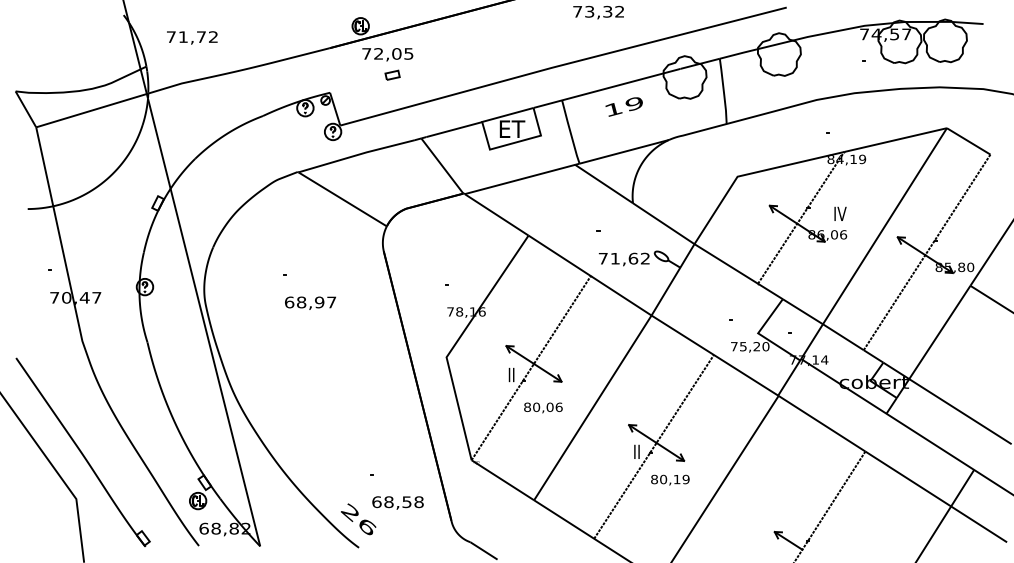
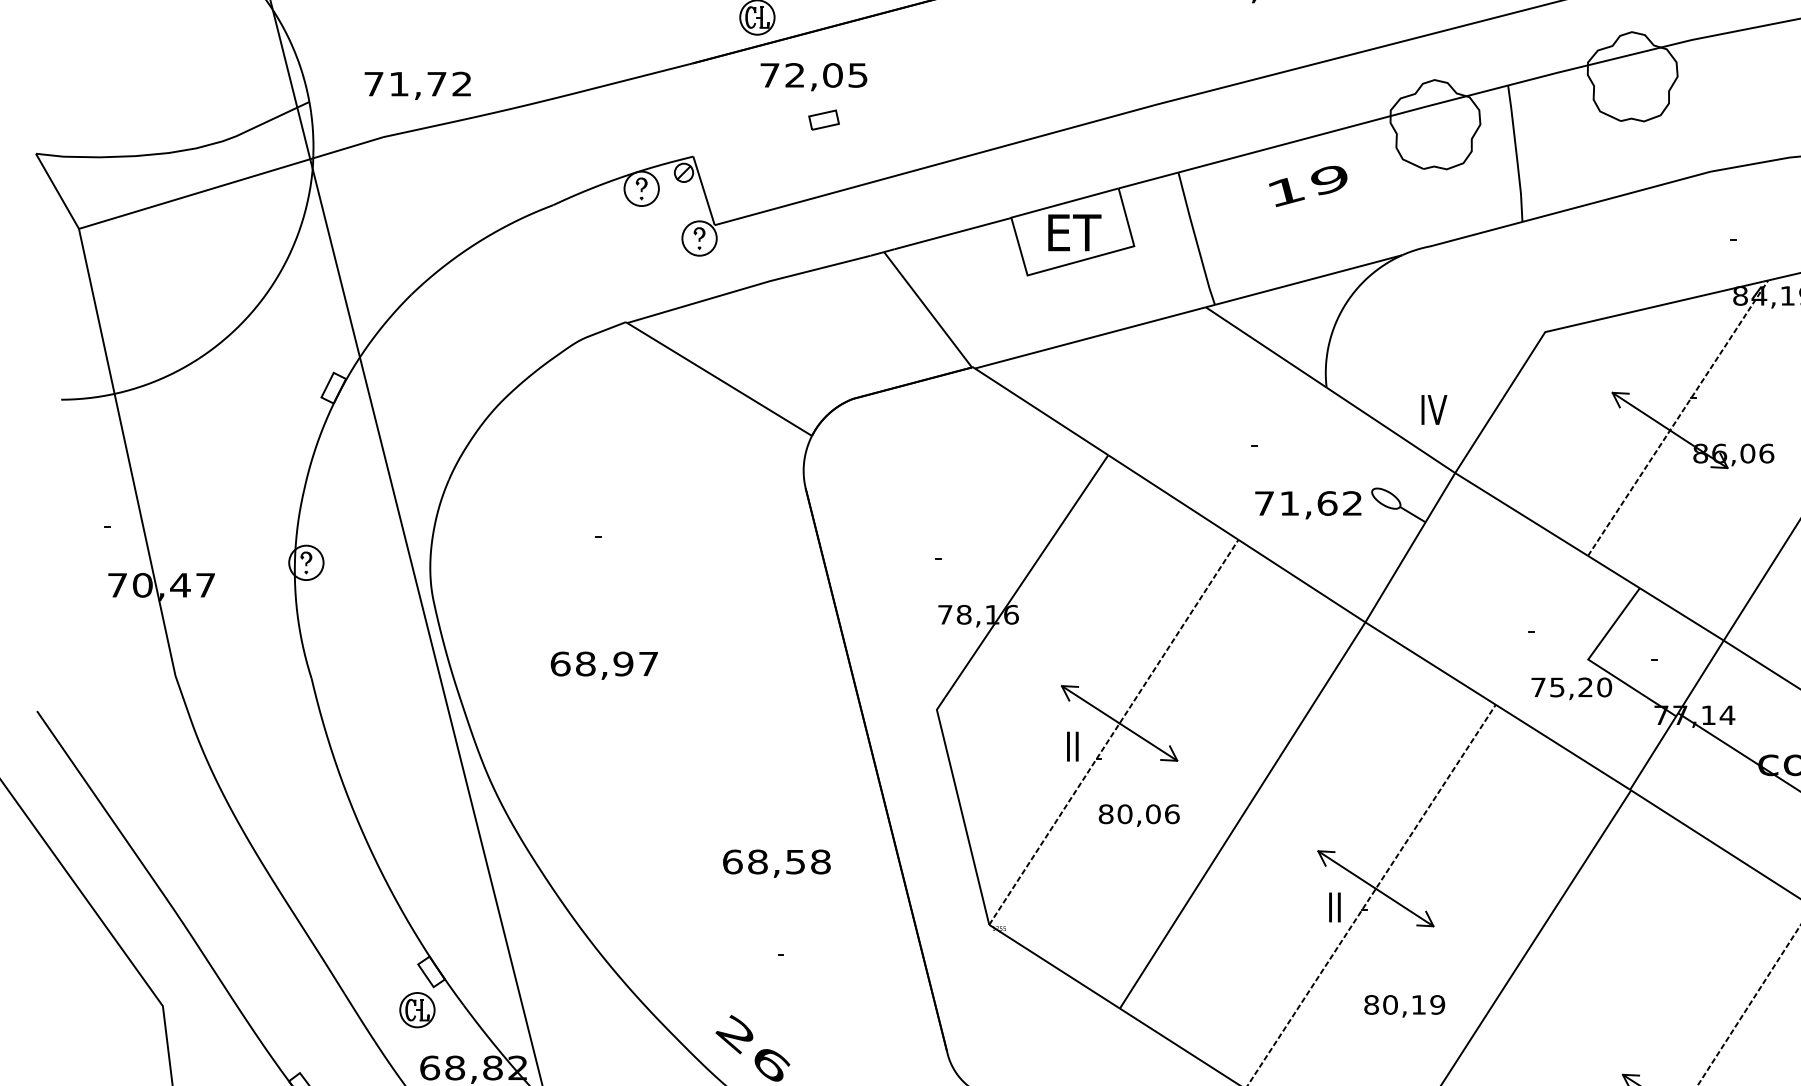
text: (192, 37) -> (418, 84), moved
text: (840, 213) -> (1434, 409), moved
text: (310, 302) -> (604, 664), moved
text: (670, 479) -> (1405, 1004), moved
text: (397, 502) -> (775, 862), moved

